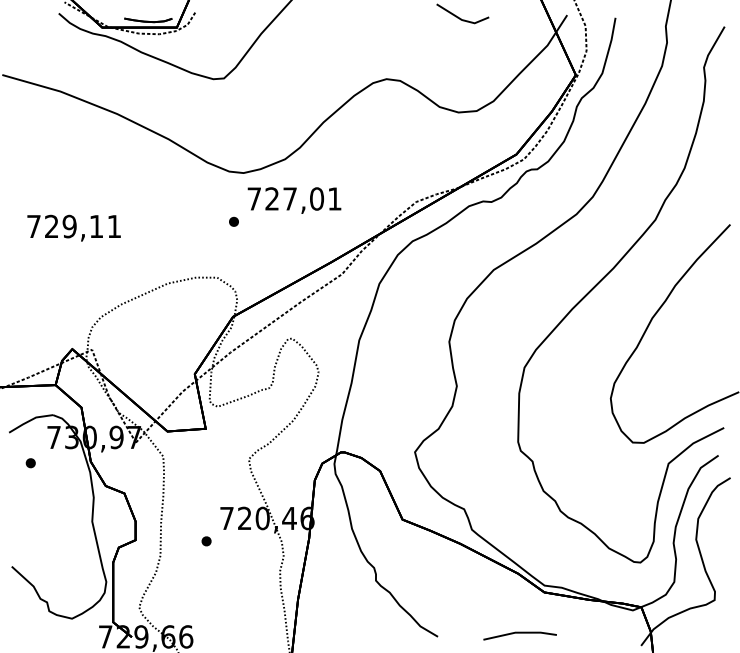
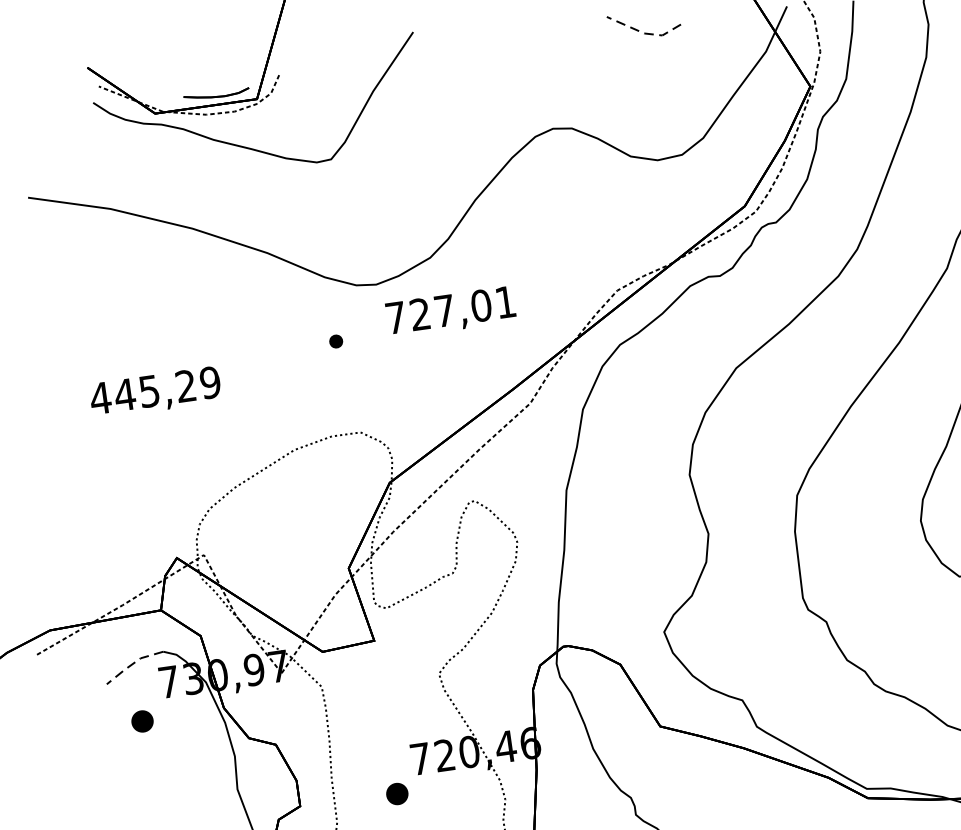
line: (461, 20) -> (643, 34), solid -> dashed
part: (233, 221) -> (335, 341), moved
text: (73, 226) -> (154, 390), 729,11 -> 445,29
line: (30, 420) -> (133, 663), solid -> dashed
part: (30, 463) -> (141, 722), size x1.6
part: (206, 541) -> (397, 794), size x1.6

